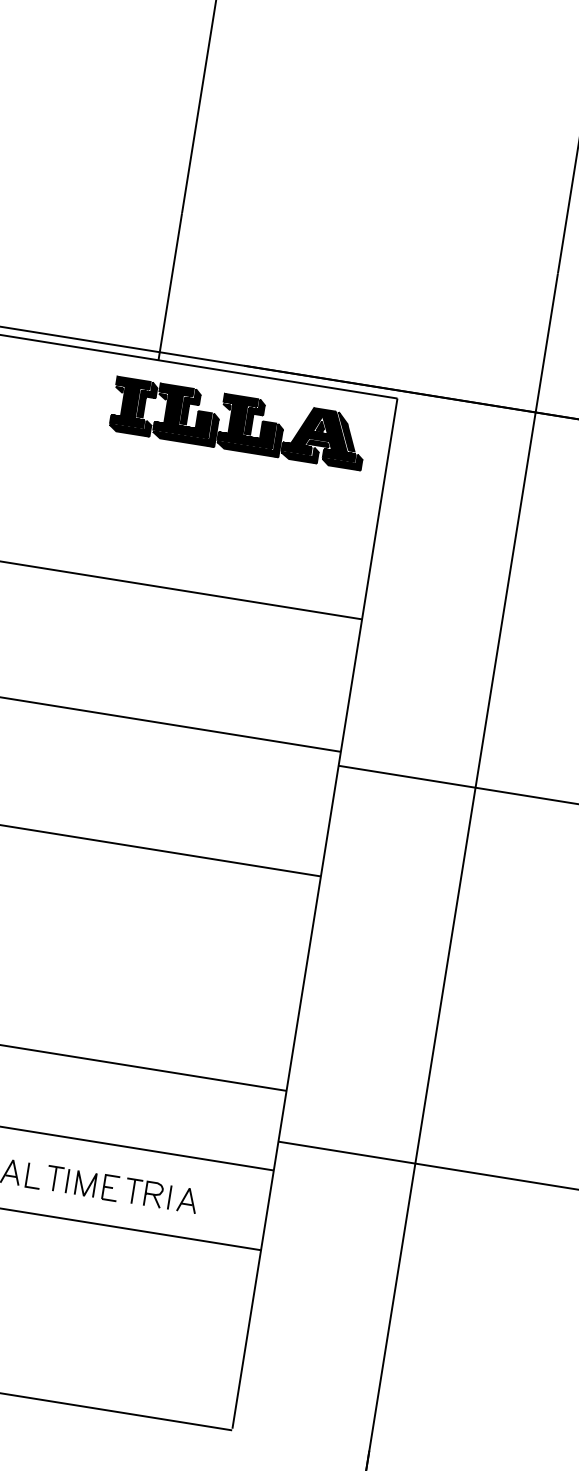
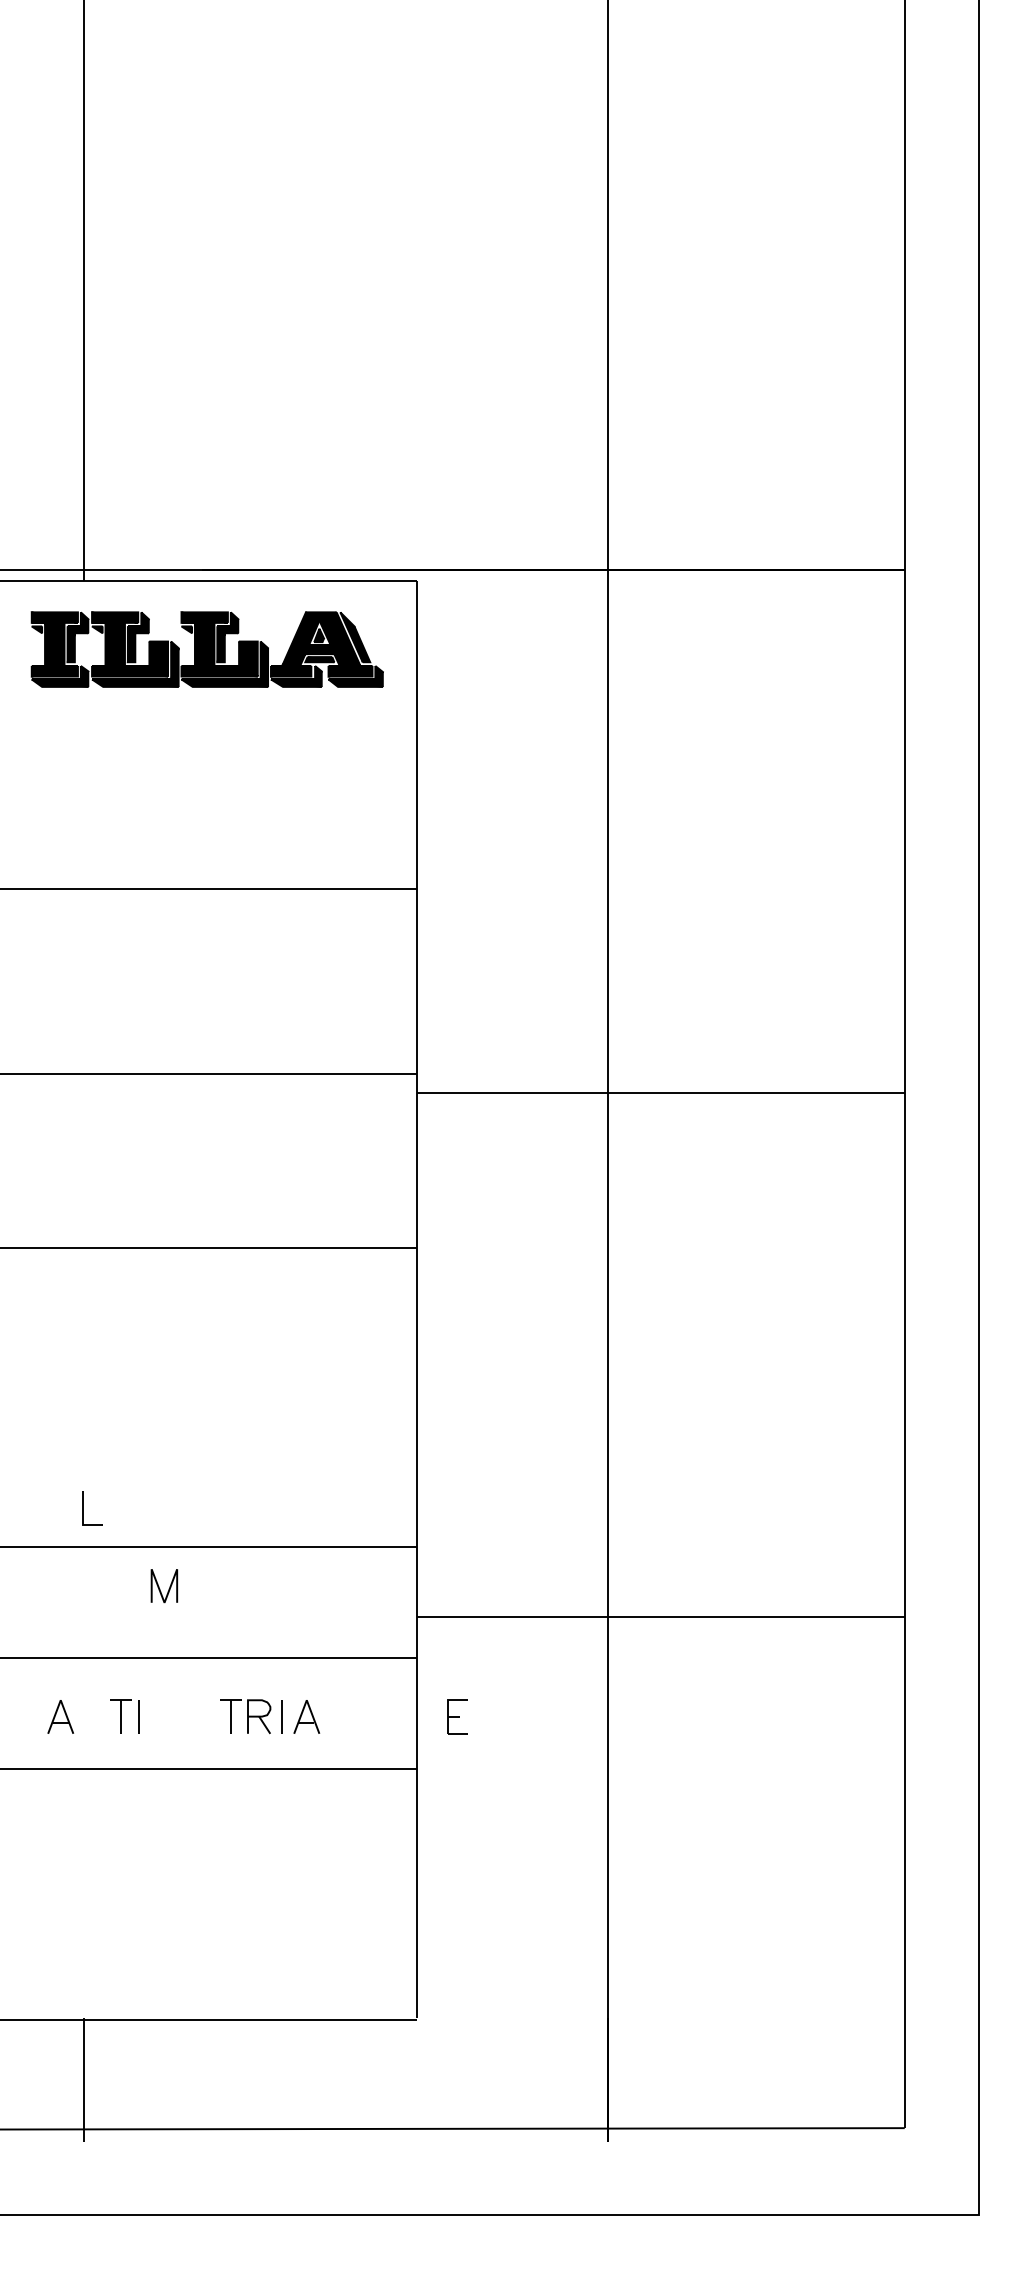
line: (27, 1175) -> (83, 1508), moved
line: (82, 1183) -> (159, 1586), moved
part: (110, 1187) -> (457, 1716), moved

